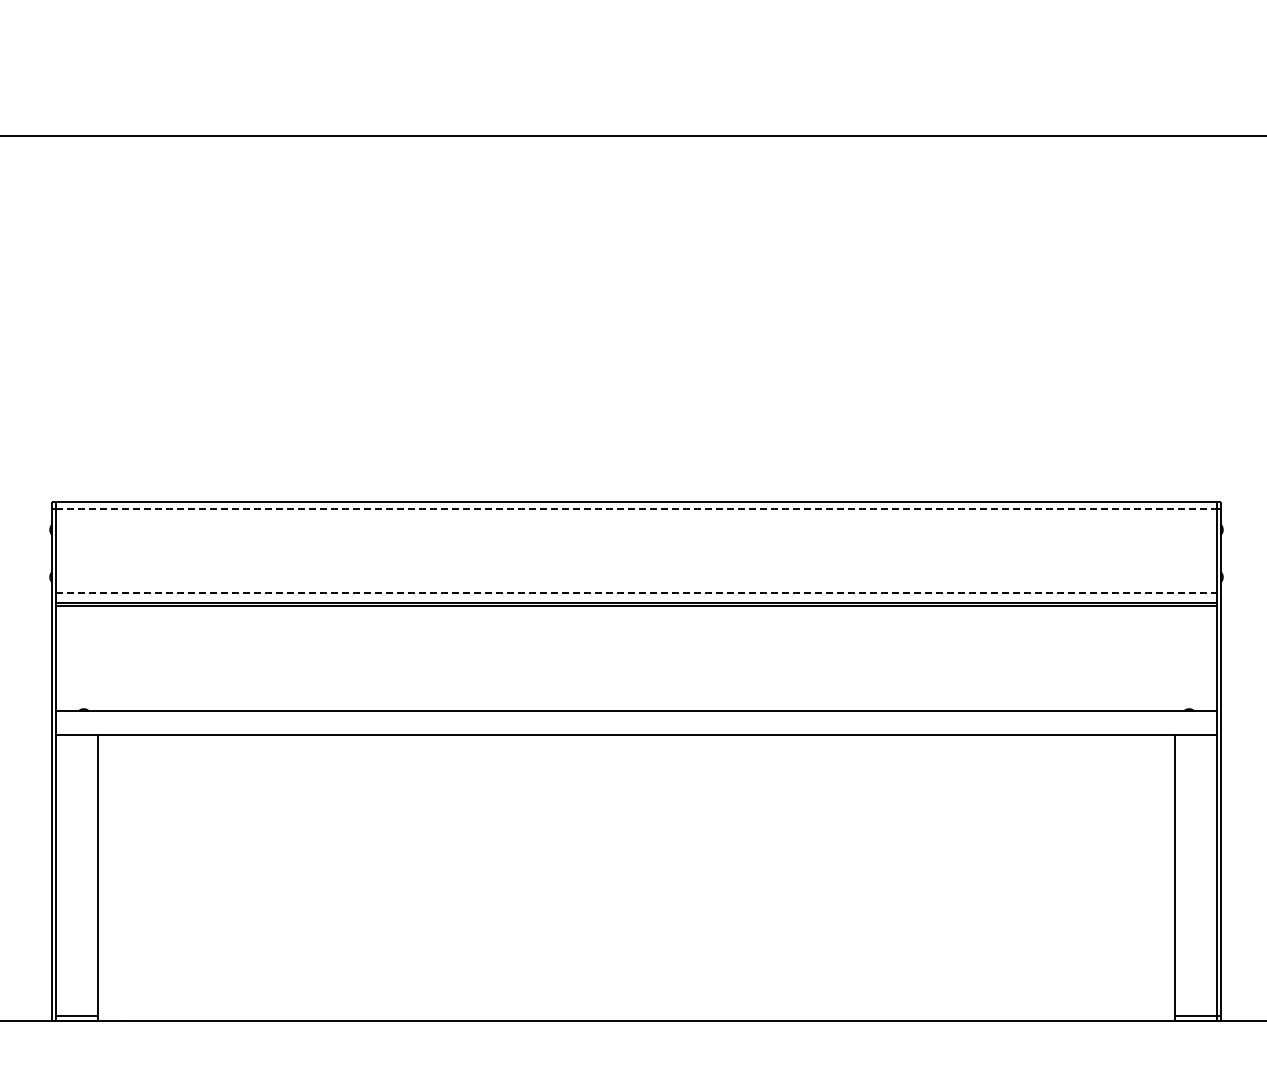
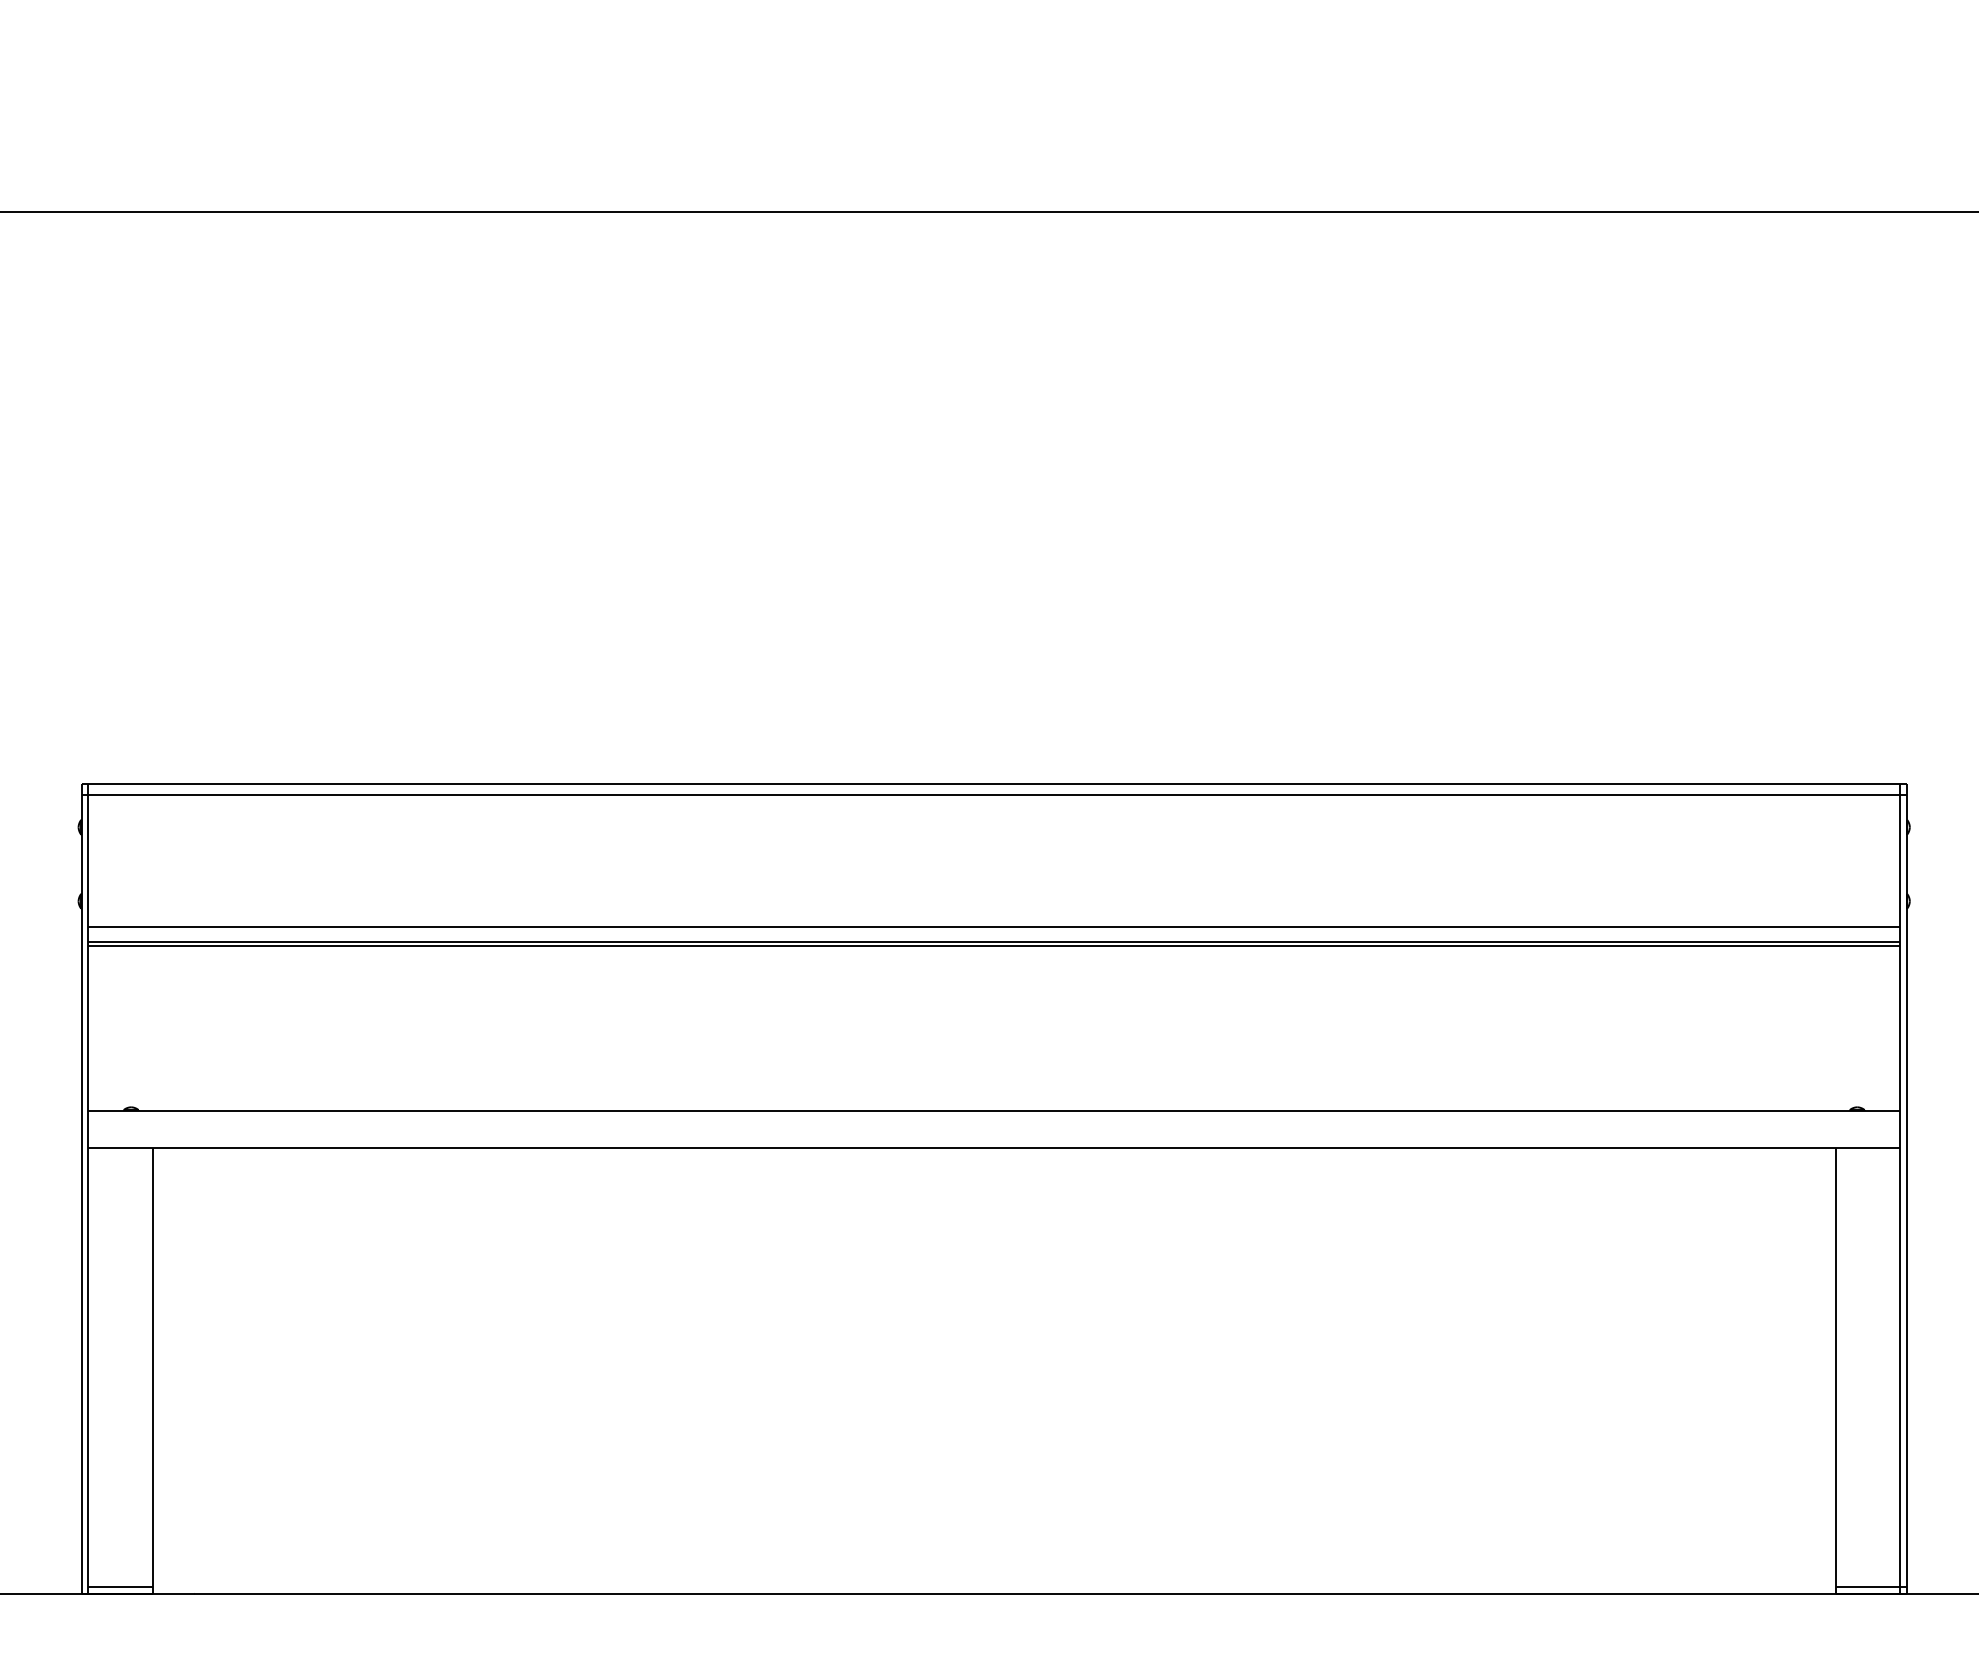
line: (637, 508) -> (995, 794), dashed -> solid
line: (637, 593) -> (995, 926), dashed -> solid

